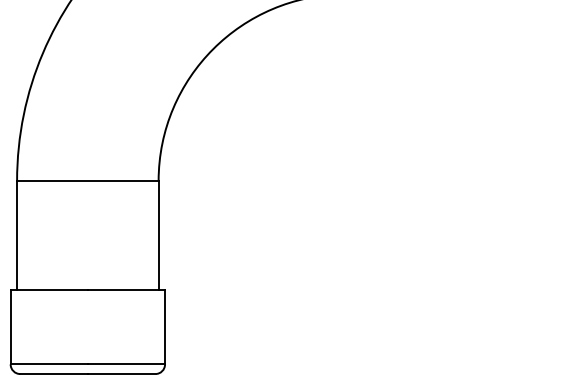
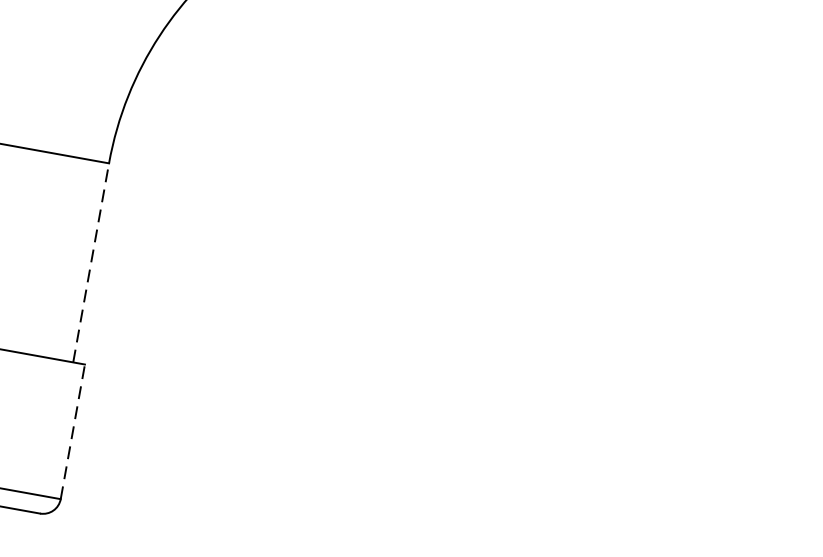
line: (158, 235) -> (90, 262), solid -> dashed
line: (165, 327) -> (73, 432), solid -> dashed

